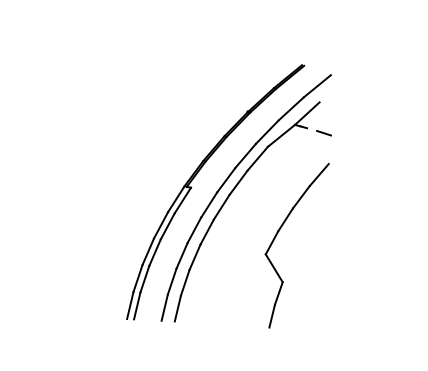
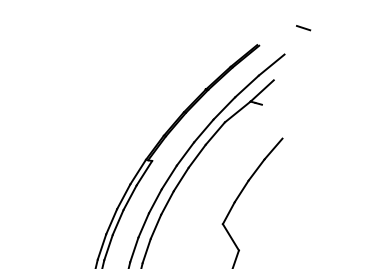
line: (323, 133) -> (303, 28), moved

